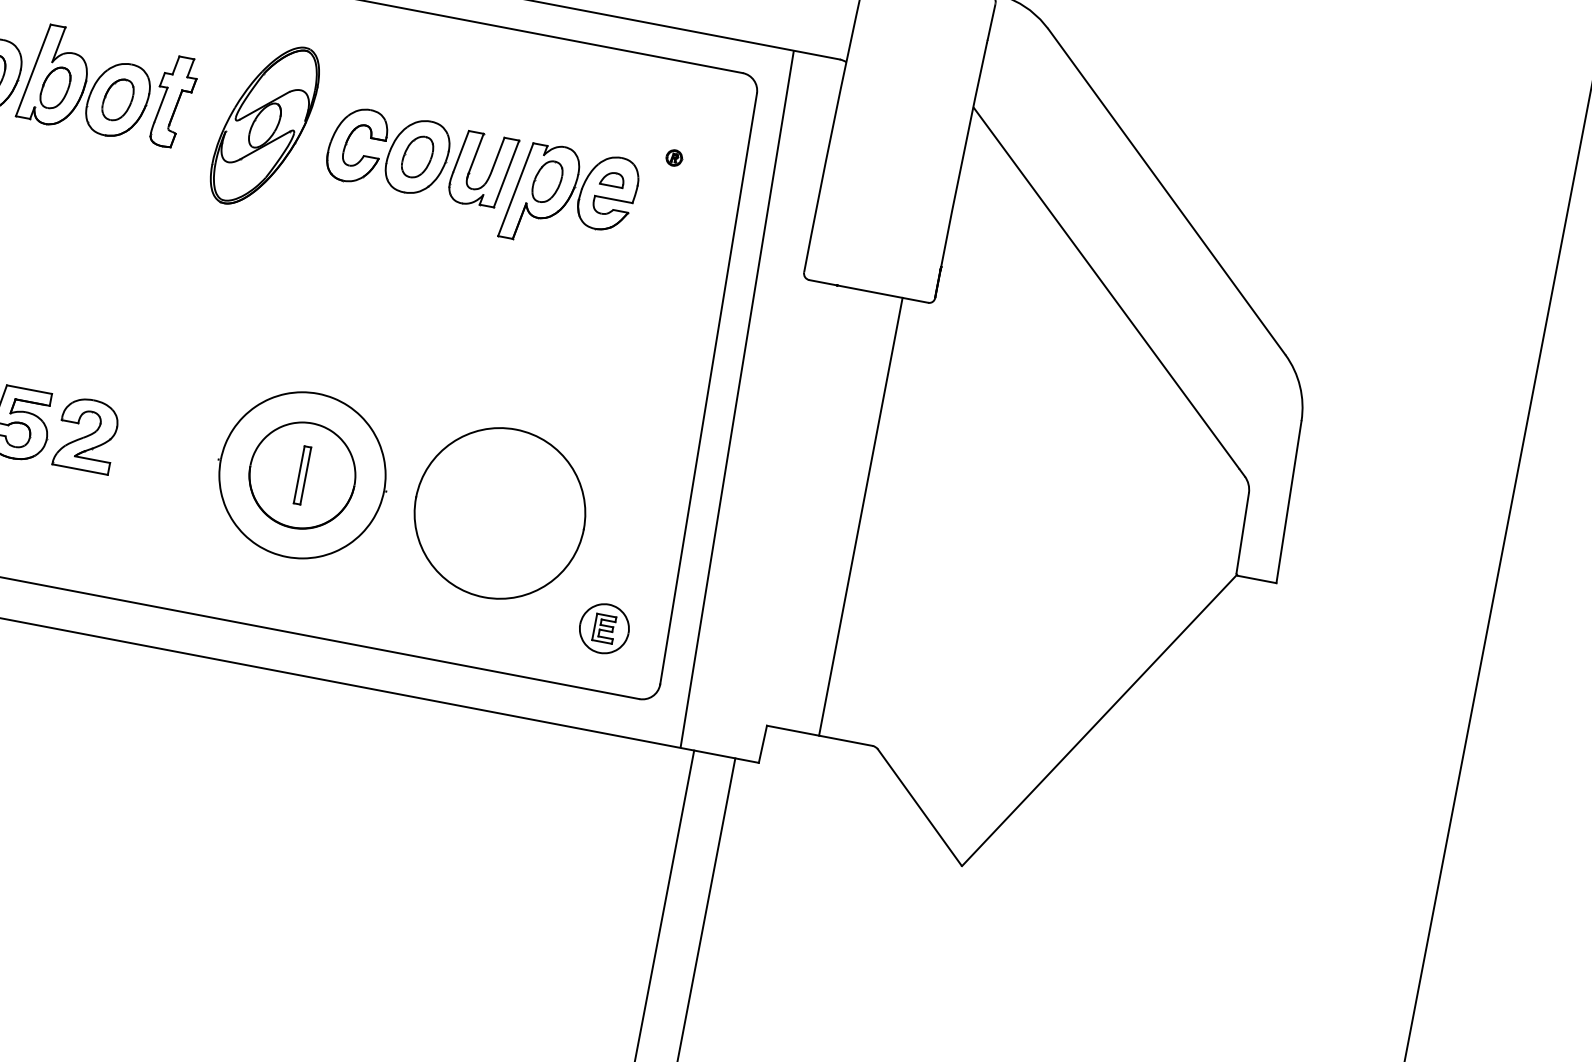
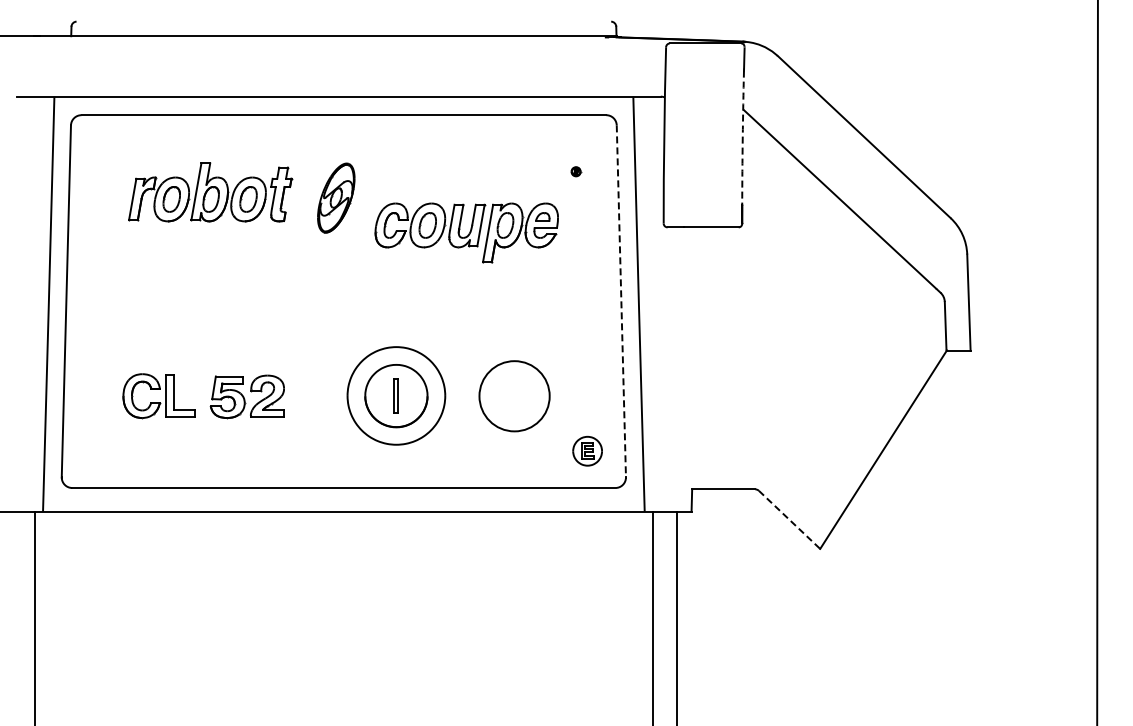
part: (265, 124) -> (336, 197), size x0.7
arc: (962, 155) -> (742, 138), solid -> dashed
part: (480, 181) -> (466, 232), moved
line: (708, 389) -> (621, 301), solid -> dashed
circle: (499, 513) -> (514, 396), size x0.7
line: (861, 517) -> (723, 358), removed
line: (919, 808) -> (789, 520), solid -> dashed

